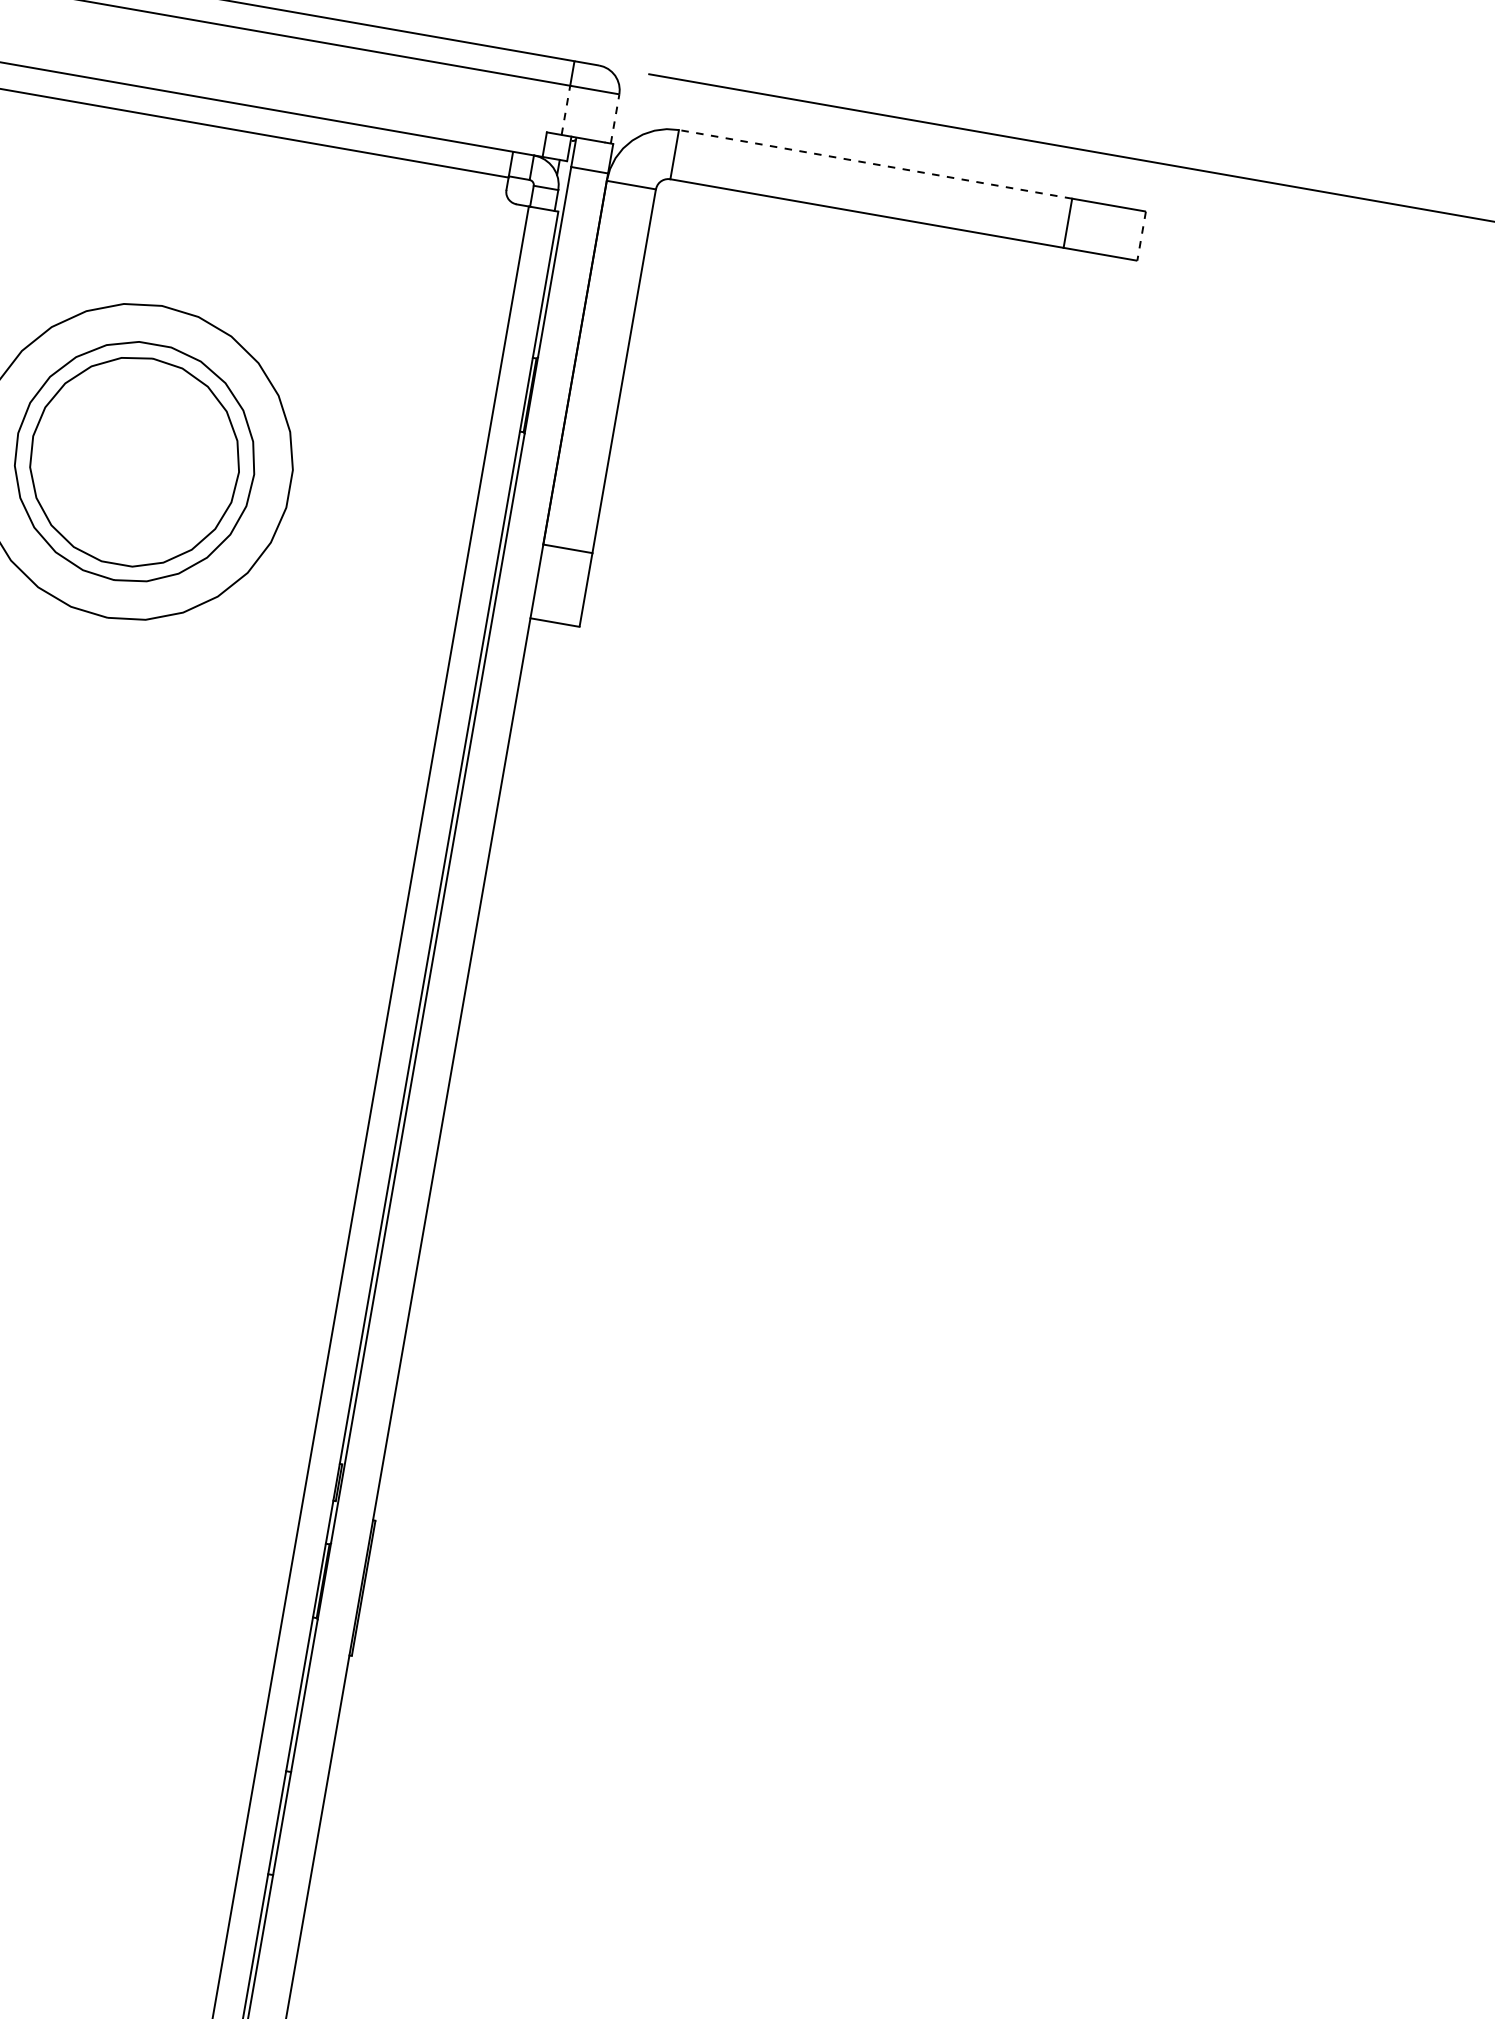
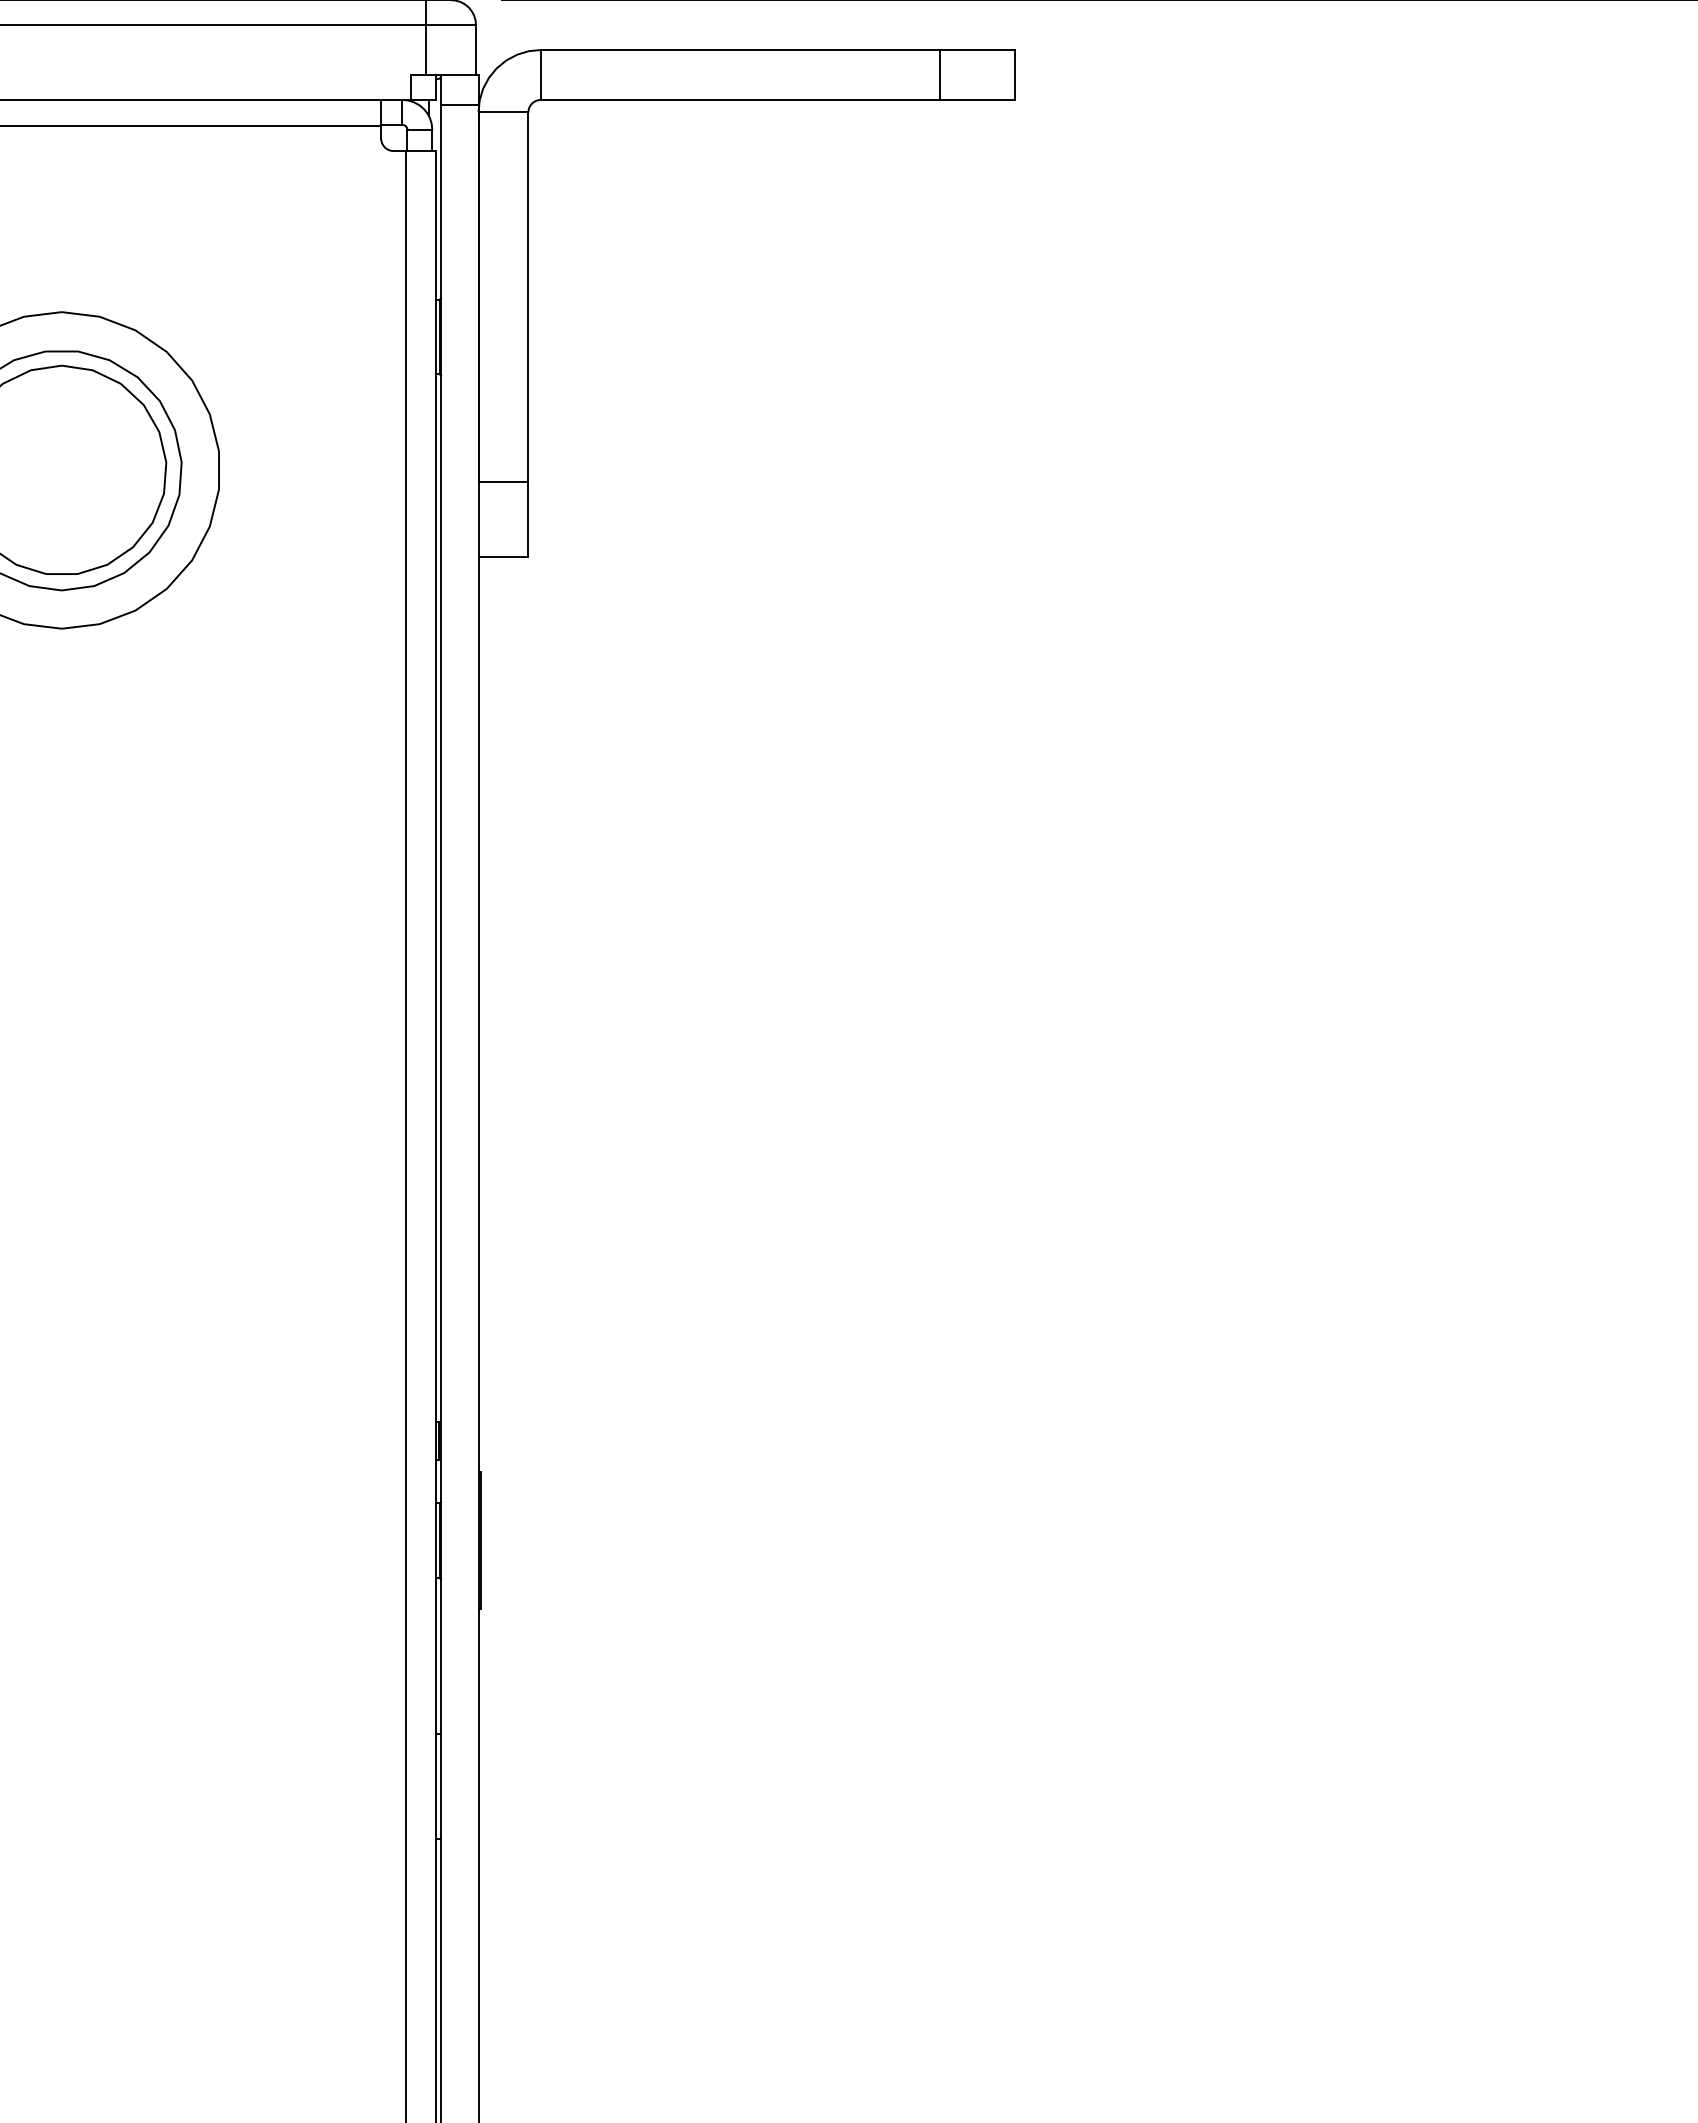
line: (566, 110) -> (426, 50), dashed -> solid
line: (615, 119) -> (476, 50), dashed -> solid
line: (875, 164) -> (740, 50), dashed -> solid
line: (1141, 235) -> (1014, 74), dashed -> solid

